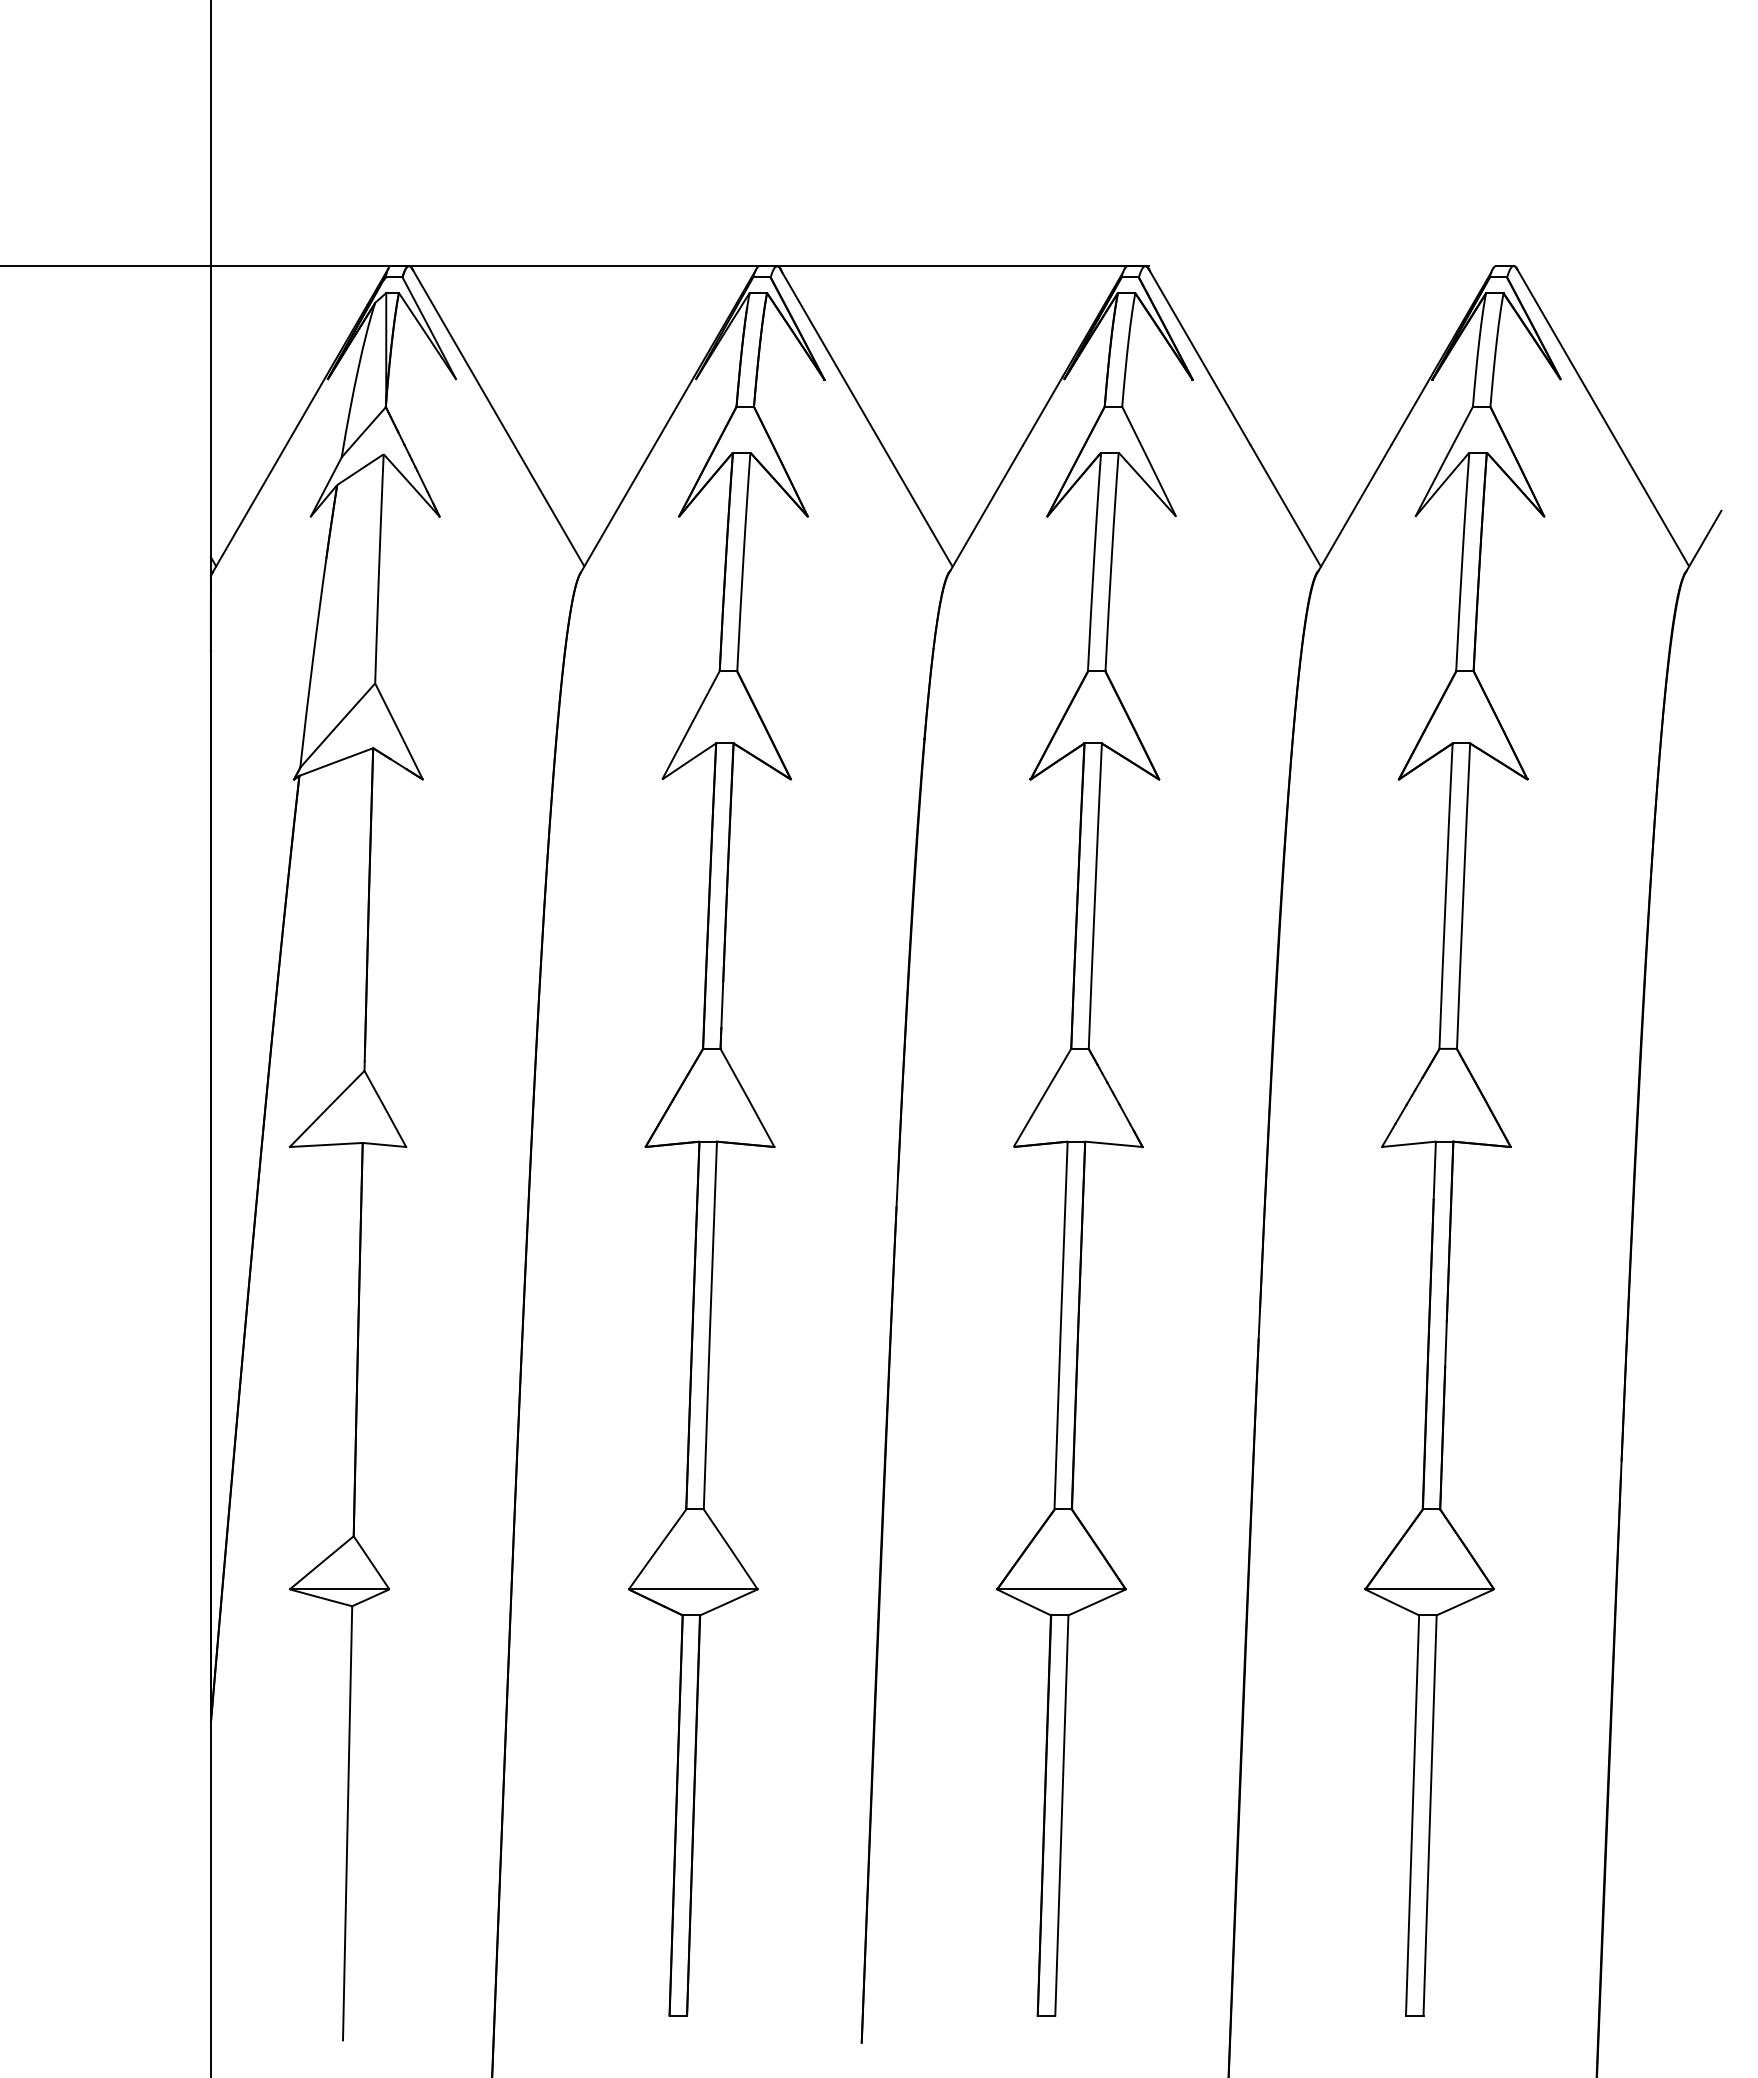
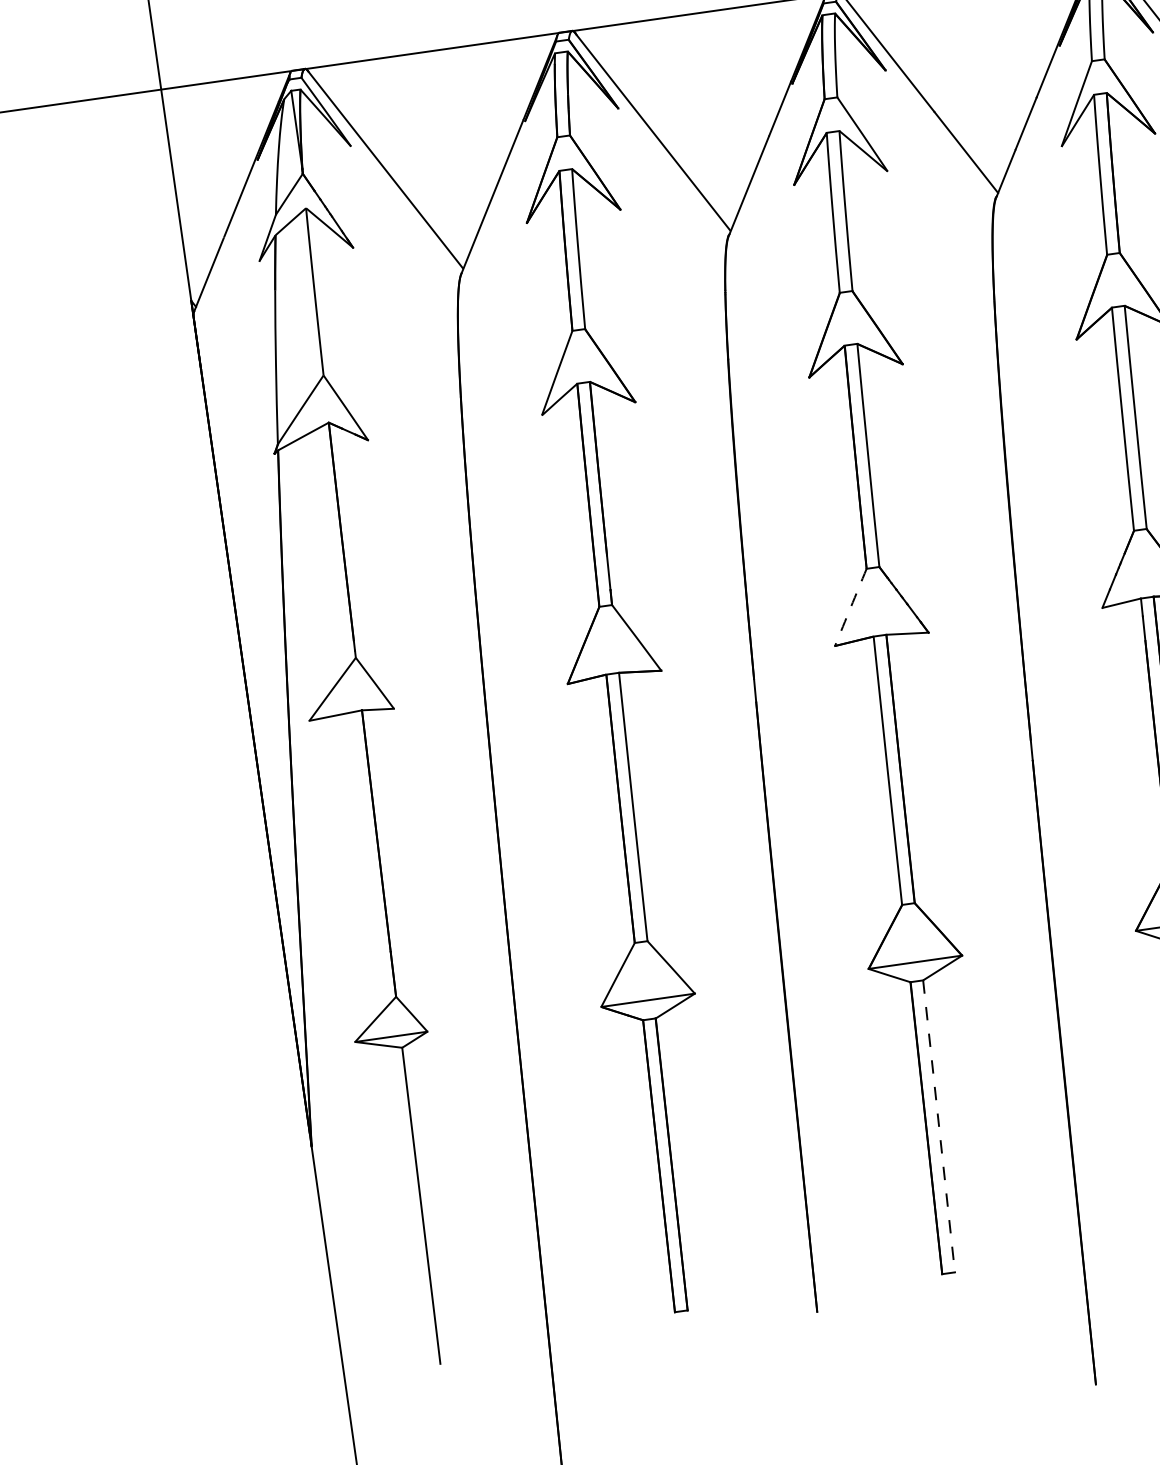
arc: (1042, 1097) -> (850, 607), solid -> dashed
line: (1061, 1816) -> (938, 1127), solid -> dashed

